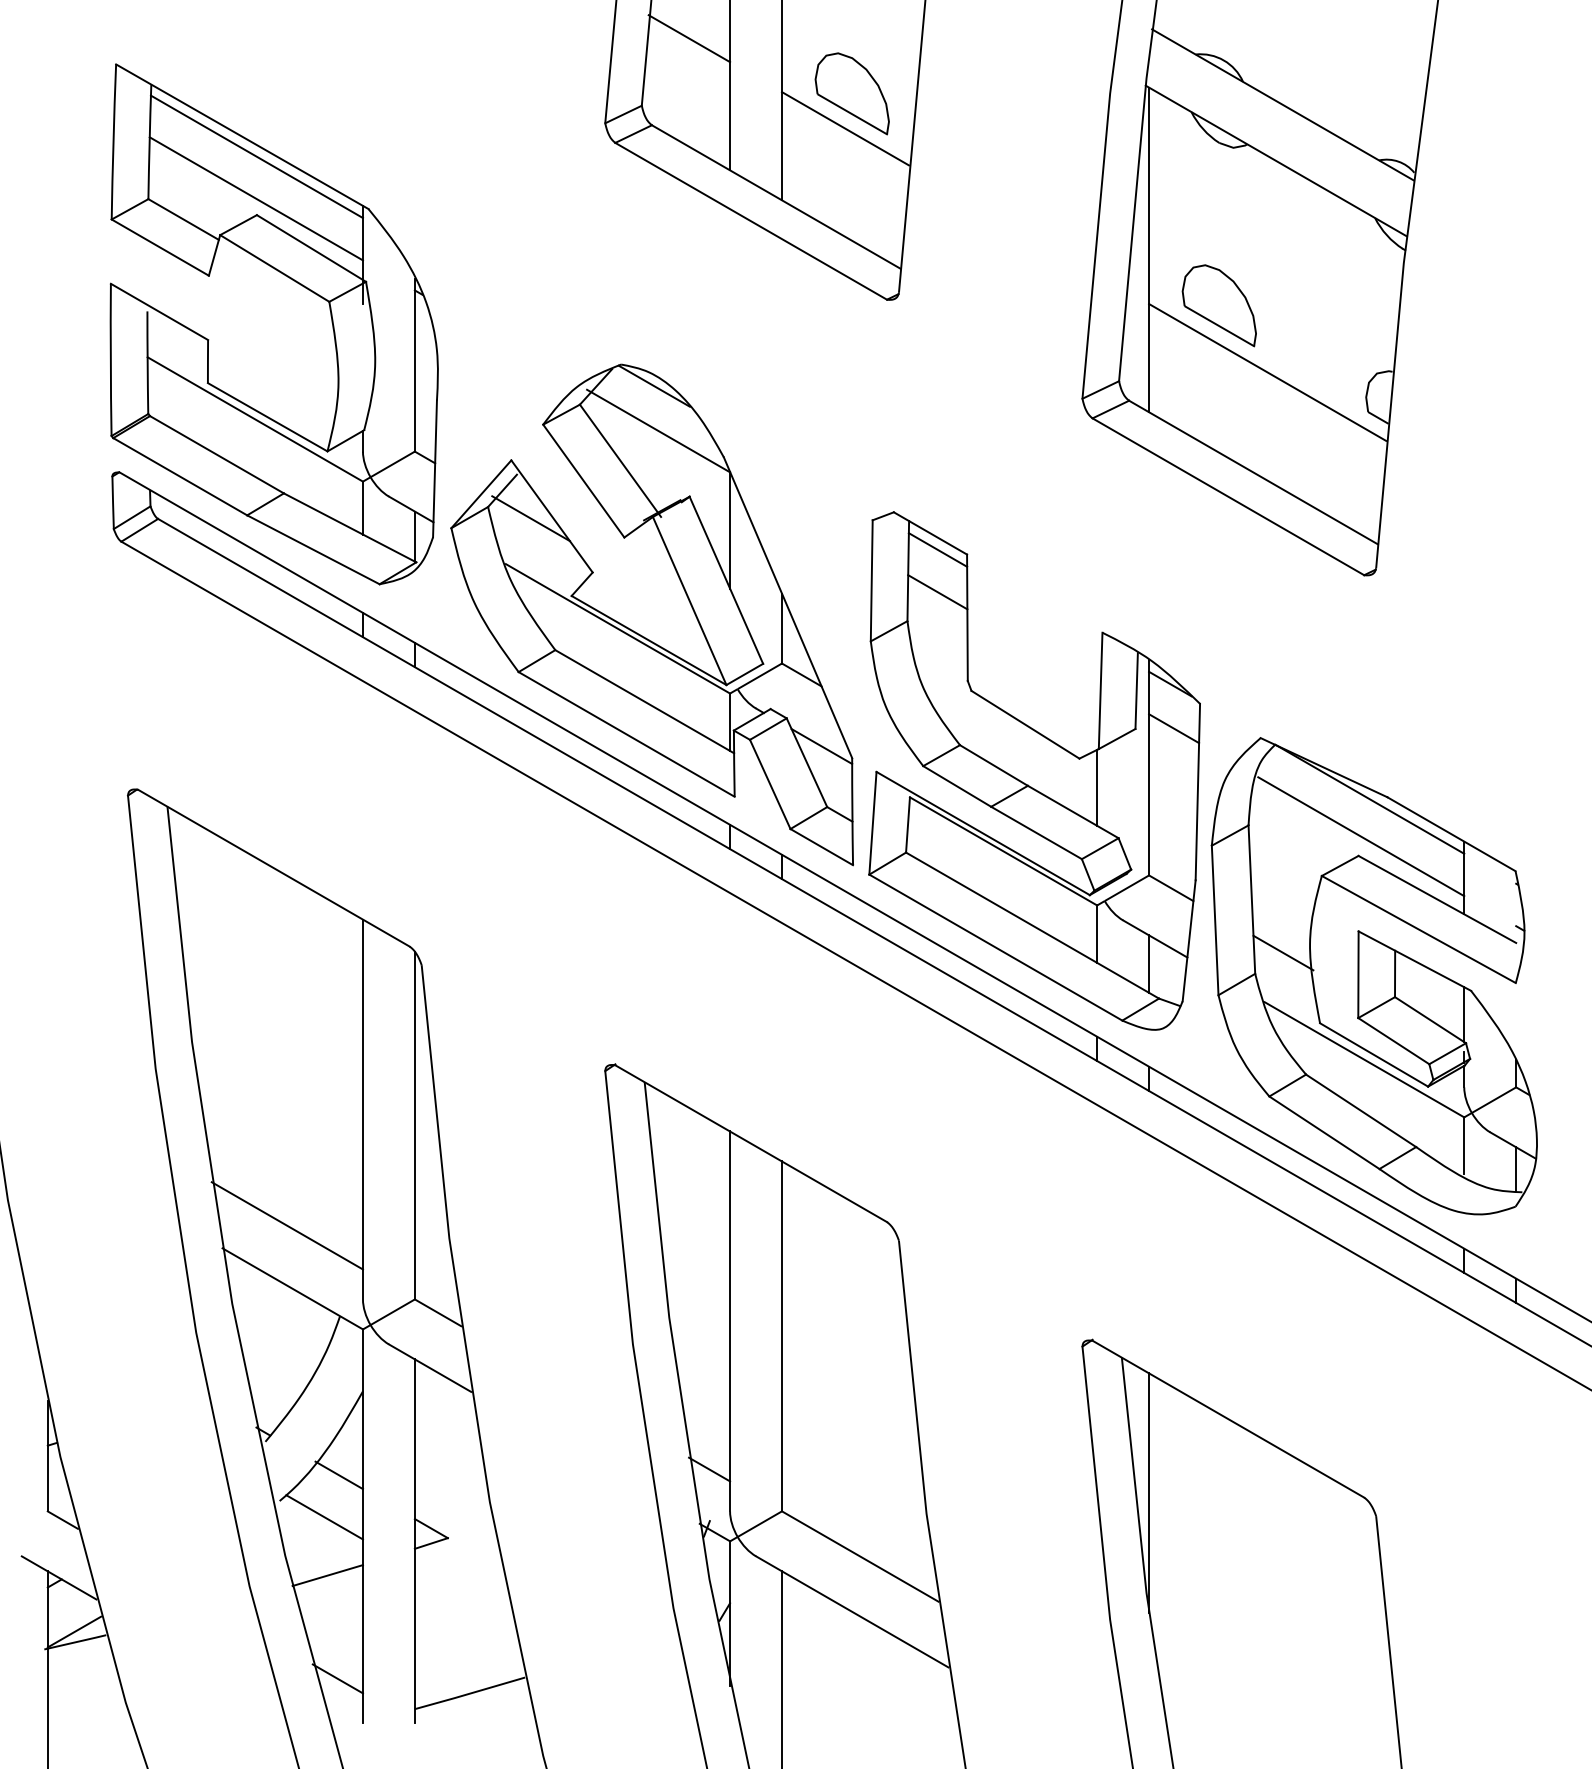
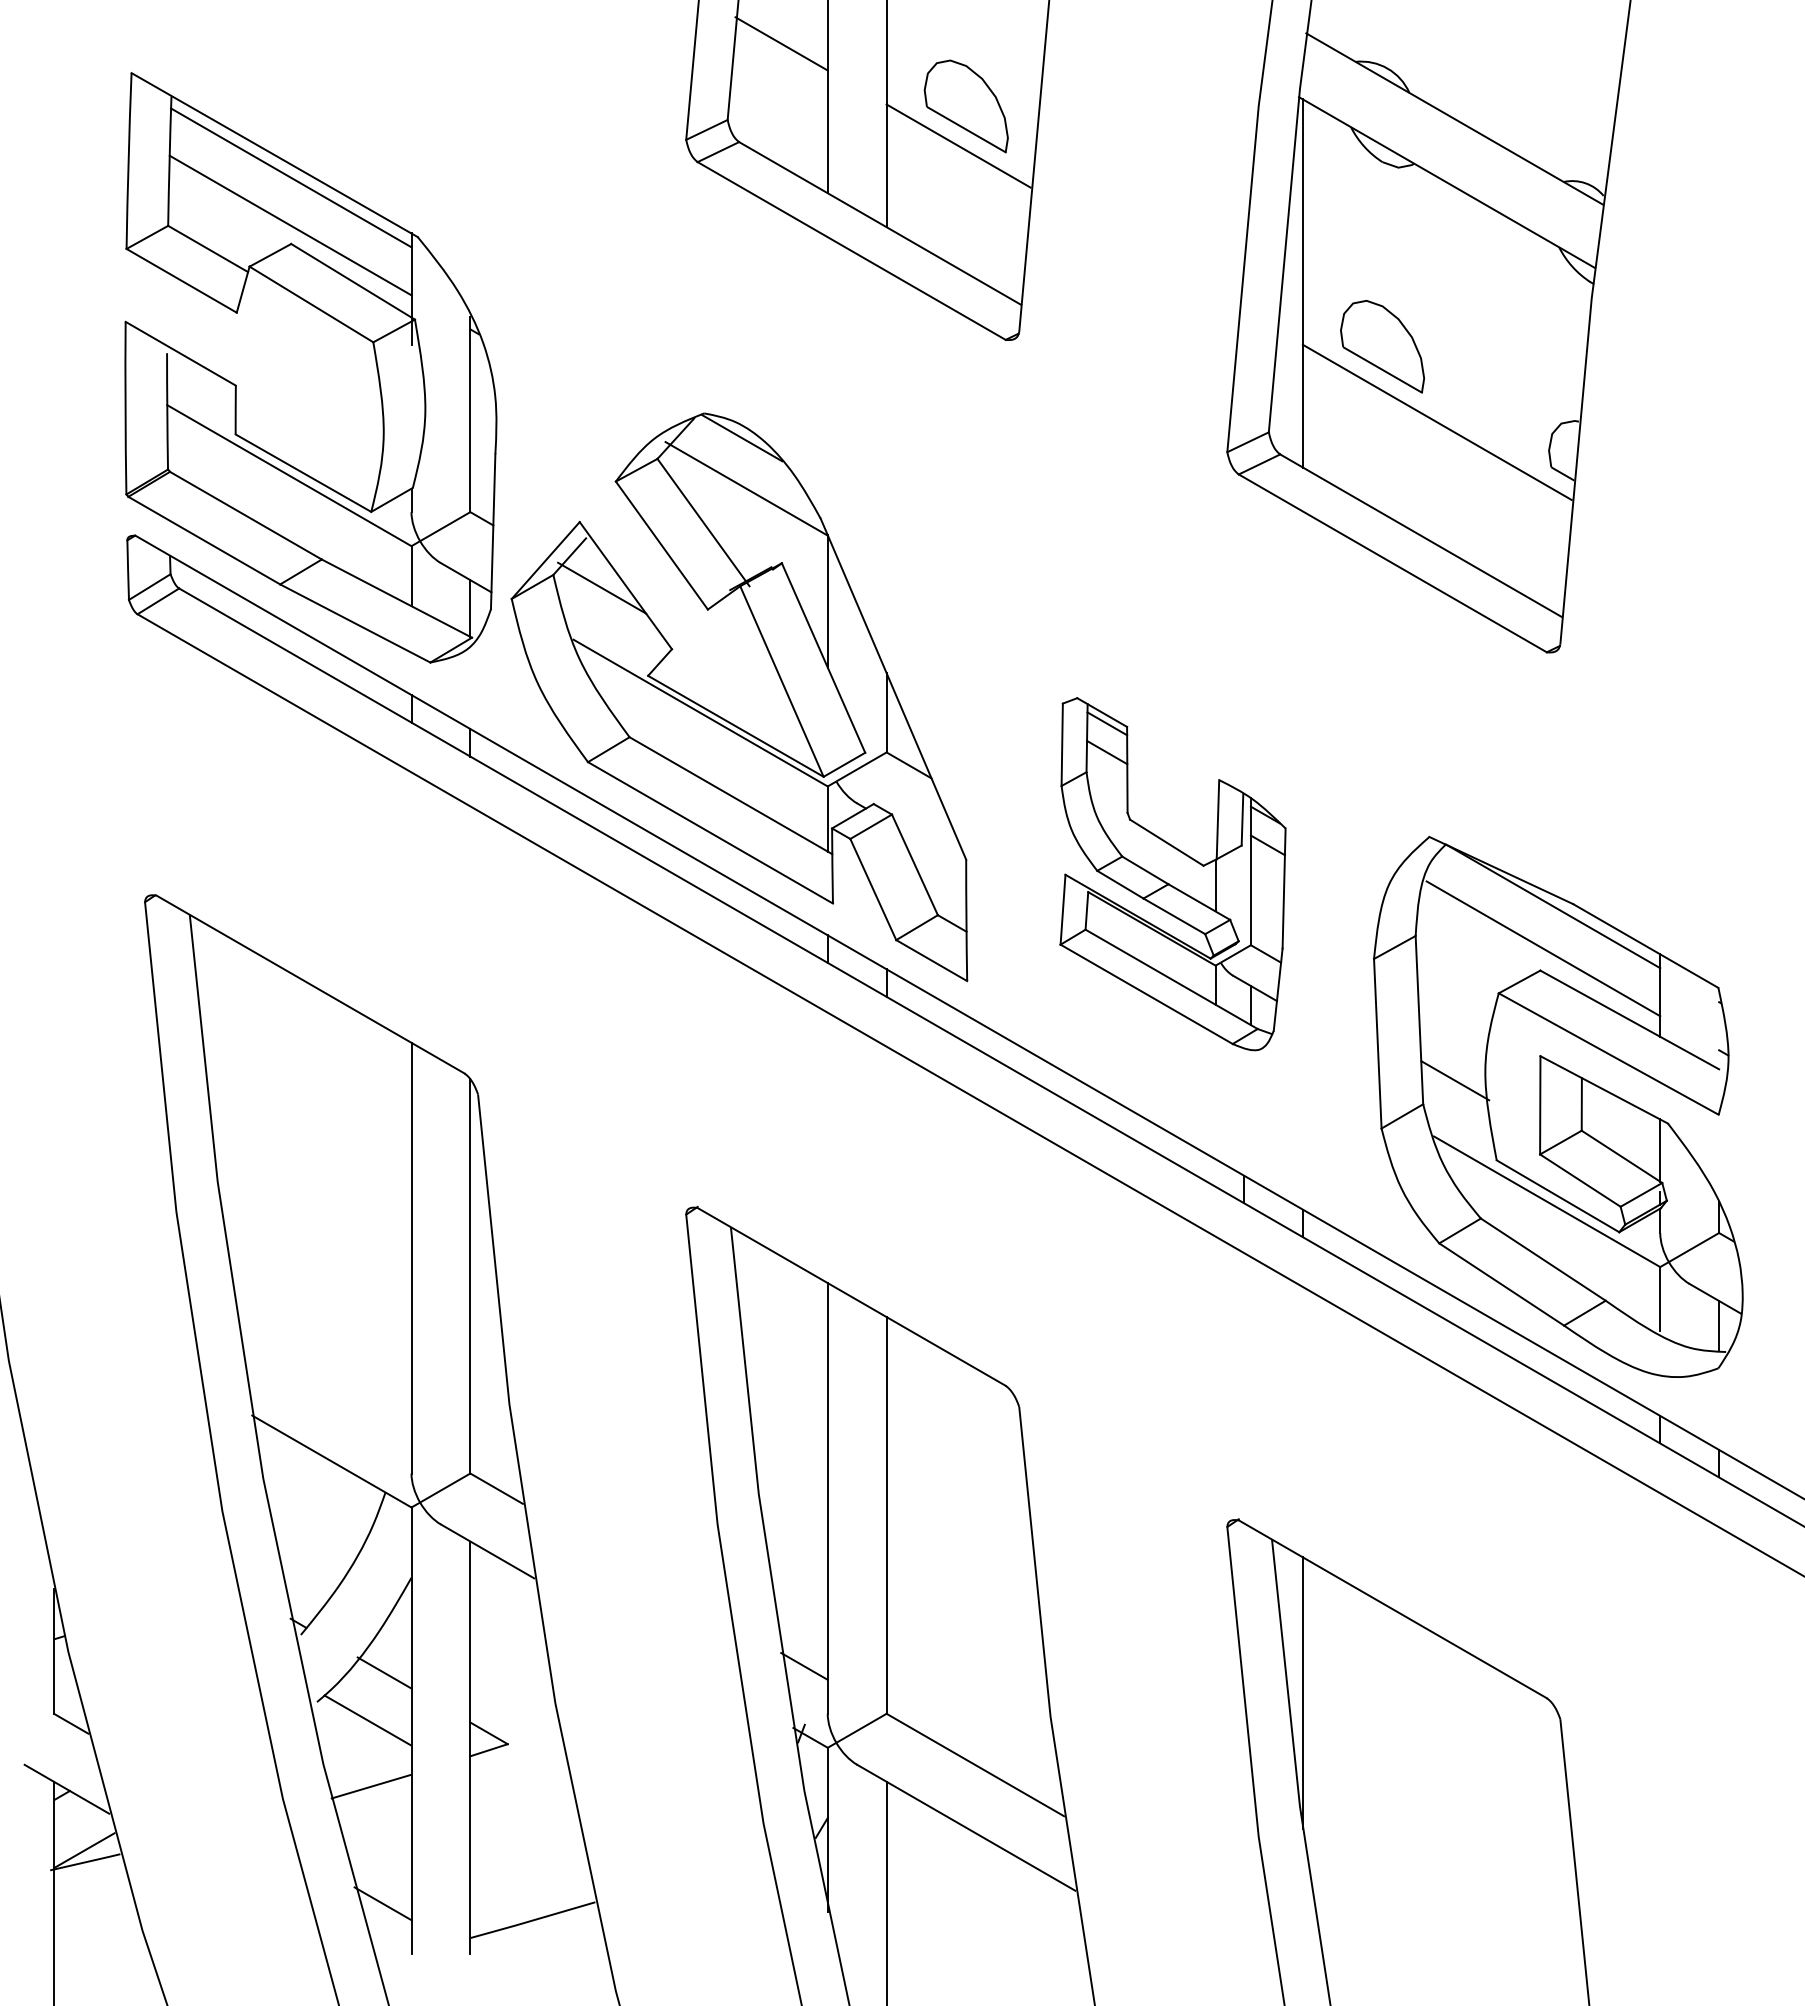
line: (821, 746) -> (931, 846), removed
part: (1034, 770) -> (1172, 873), size x0.6
line: (287, 1225) -> (325, 1389), removed

